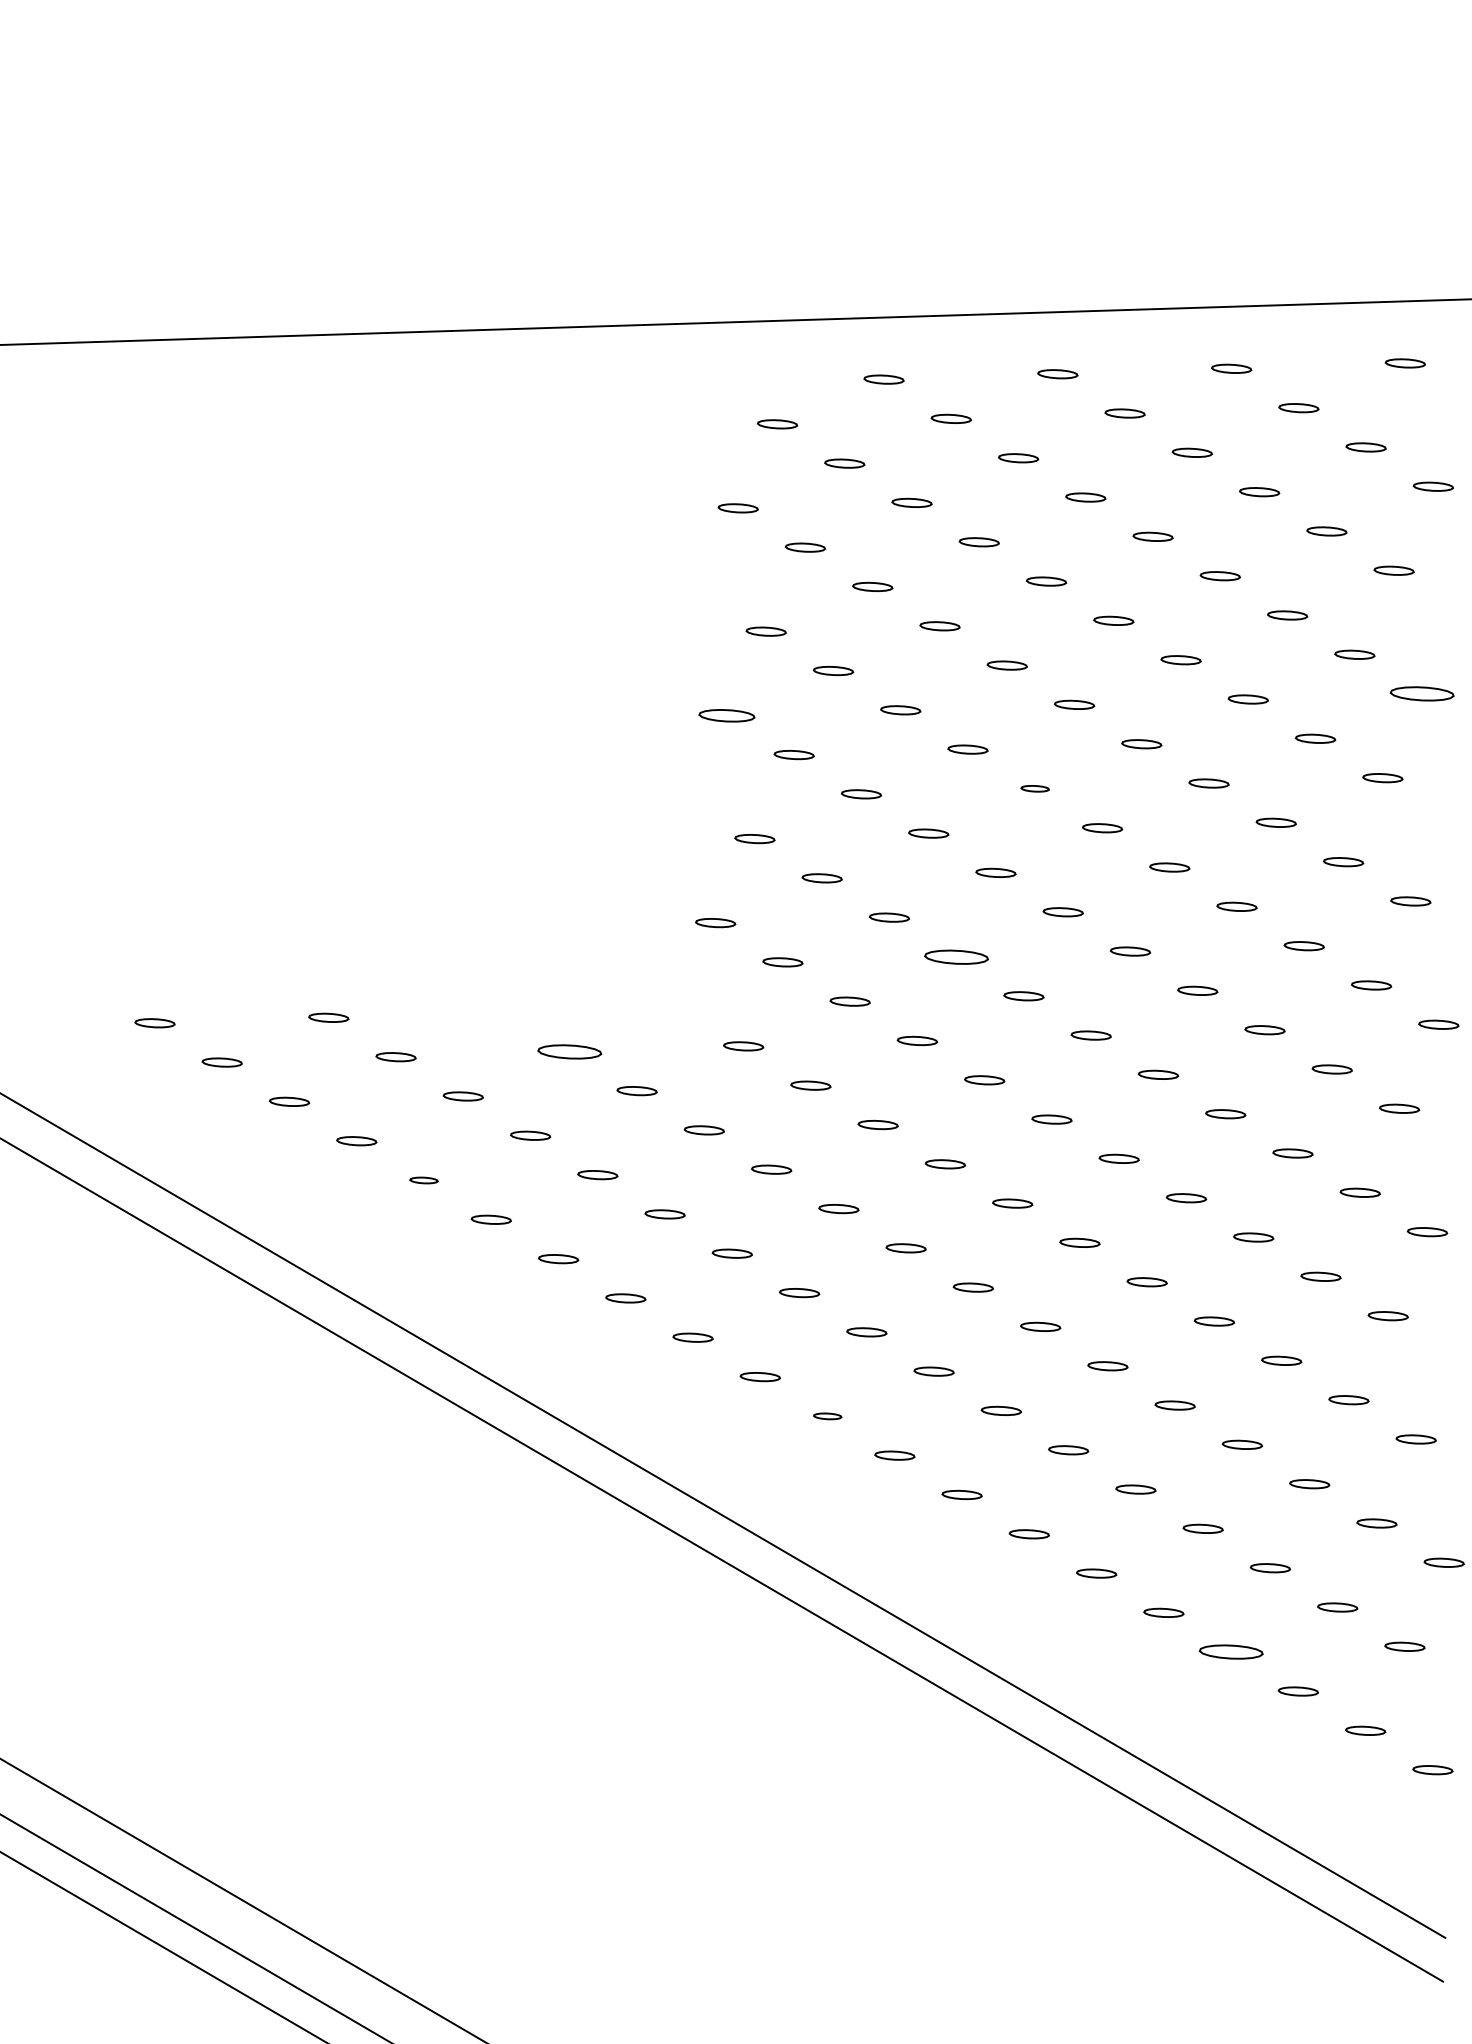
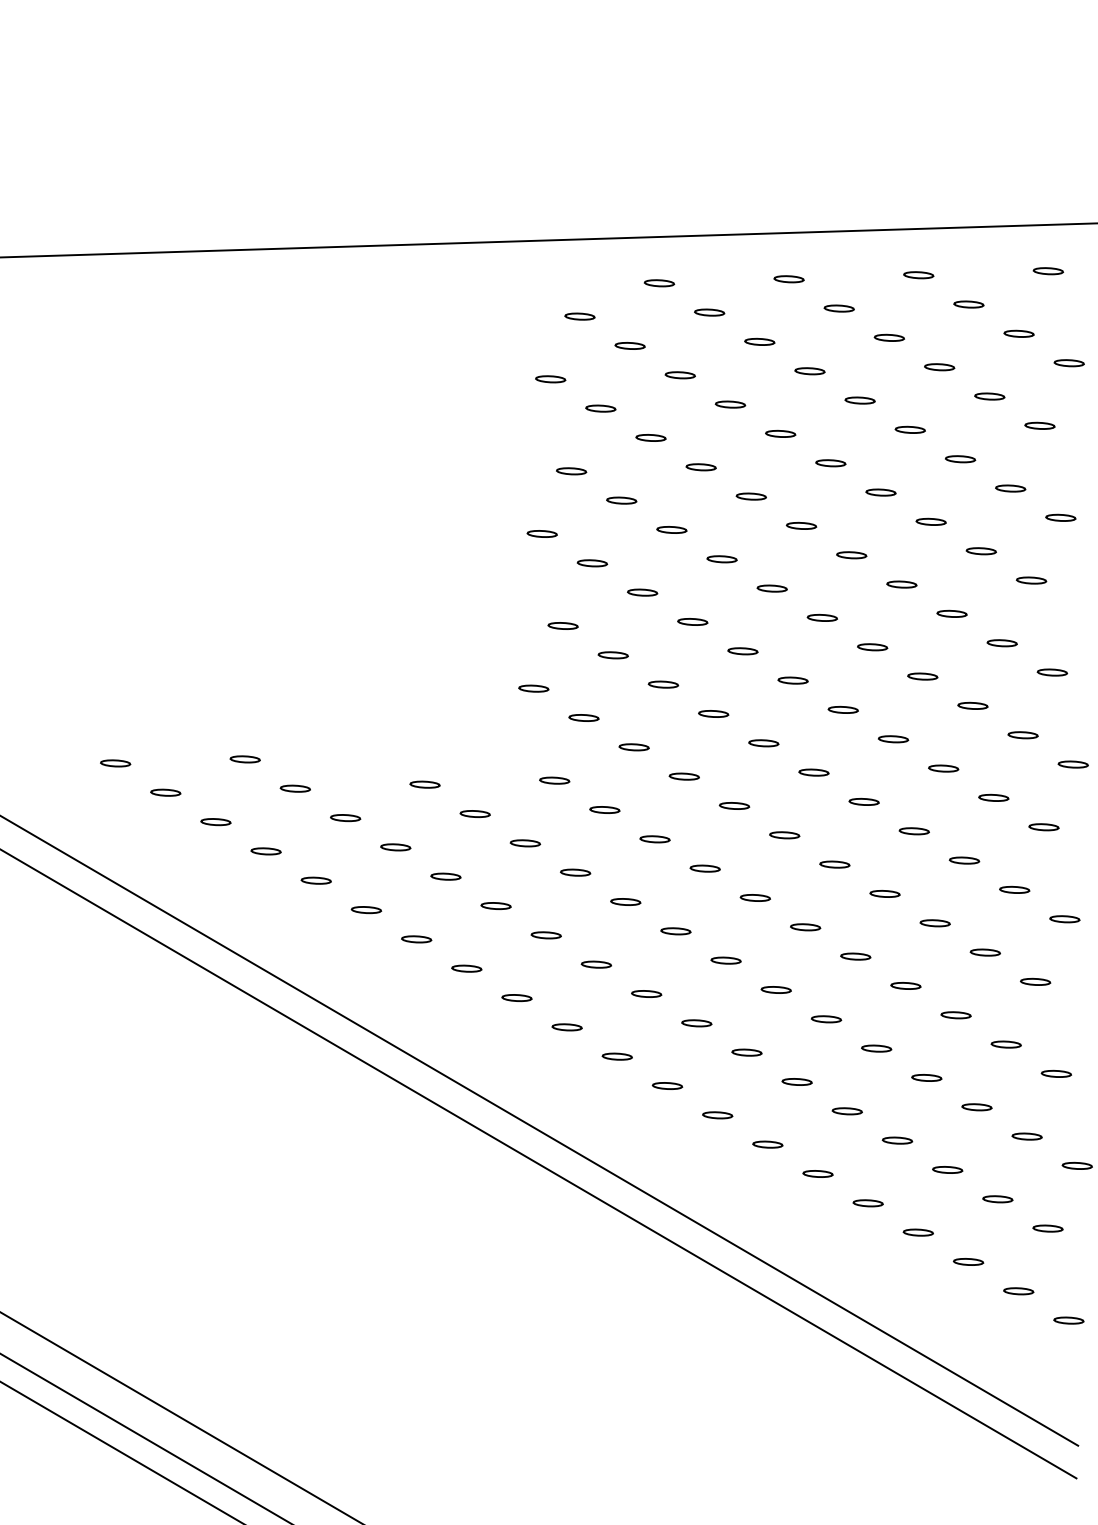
part: (1421, 694) -> (1060, 518), size x0.62
part: (726, 715) -> (541, 533), size x0.71
part: (1034, 788) -> (771, 588), size x1.43
part: (956, 956) -> (713, 713), size x0.62
part: (569, 1051) -> (424, 784), size x0.62
part: (423, 1180) -> (315, 880), size x1.43
part: (827, 1416) -> (617, 1056), size x1.43
part: (1230, 1652) -> (917, 1232), size x0.62

